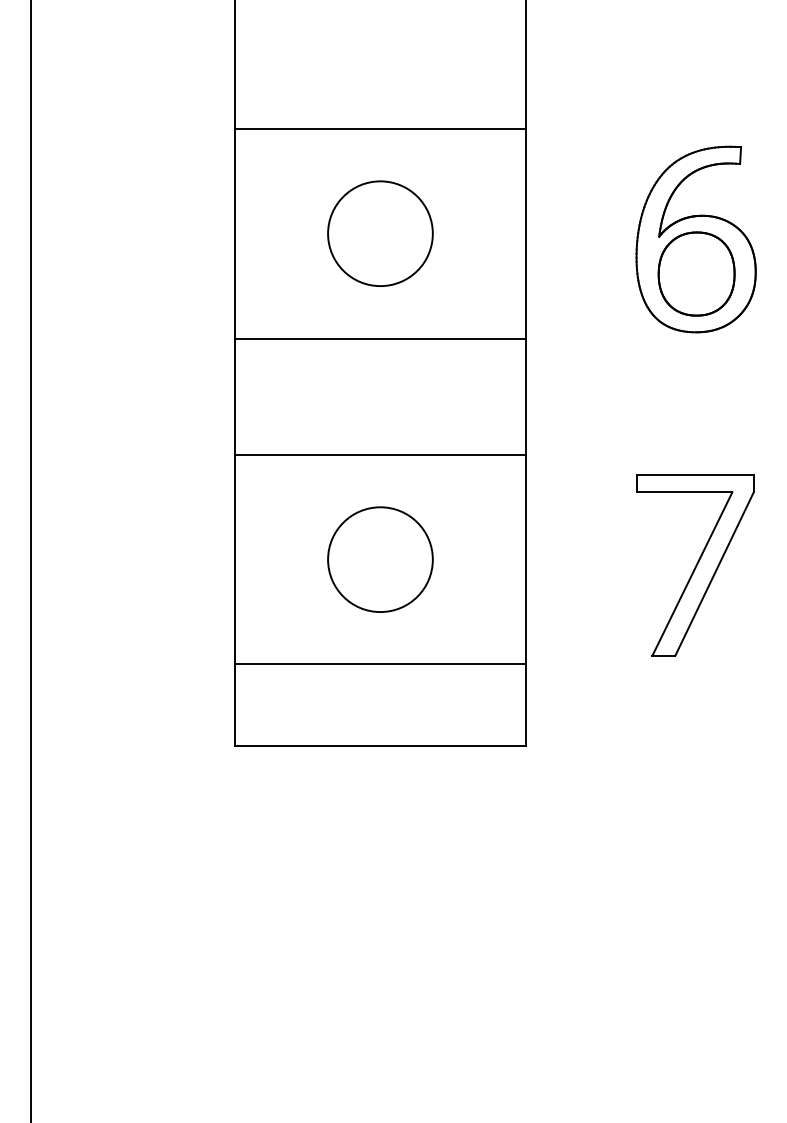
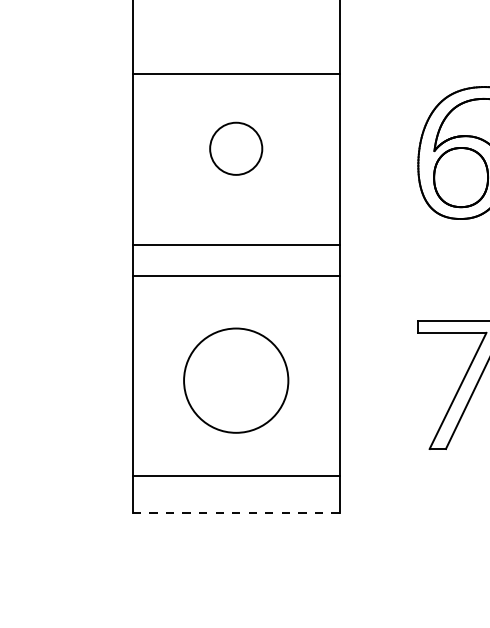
circle: (380, 233) -> (236, 148), size x0.7
line: (379, 338) -> (235, 245), moved
line: (379, 454) -> (235, 275), moved
circle: (380, 559) -> (236, 380), size x1.4
line: (379, 664) -> (235, 475), moved
line: (380, 745) -> (236, 512), solid -> dashed

